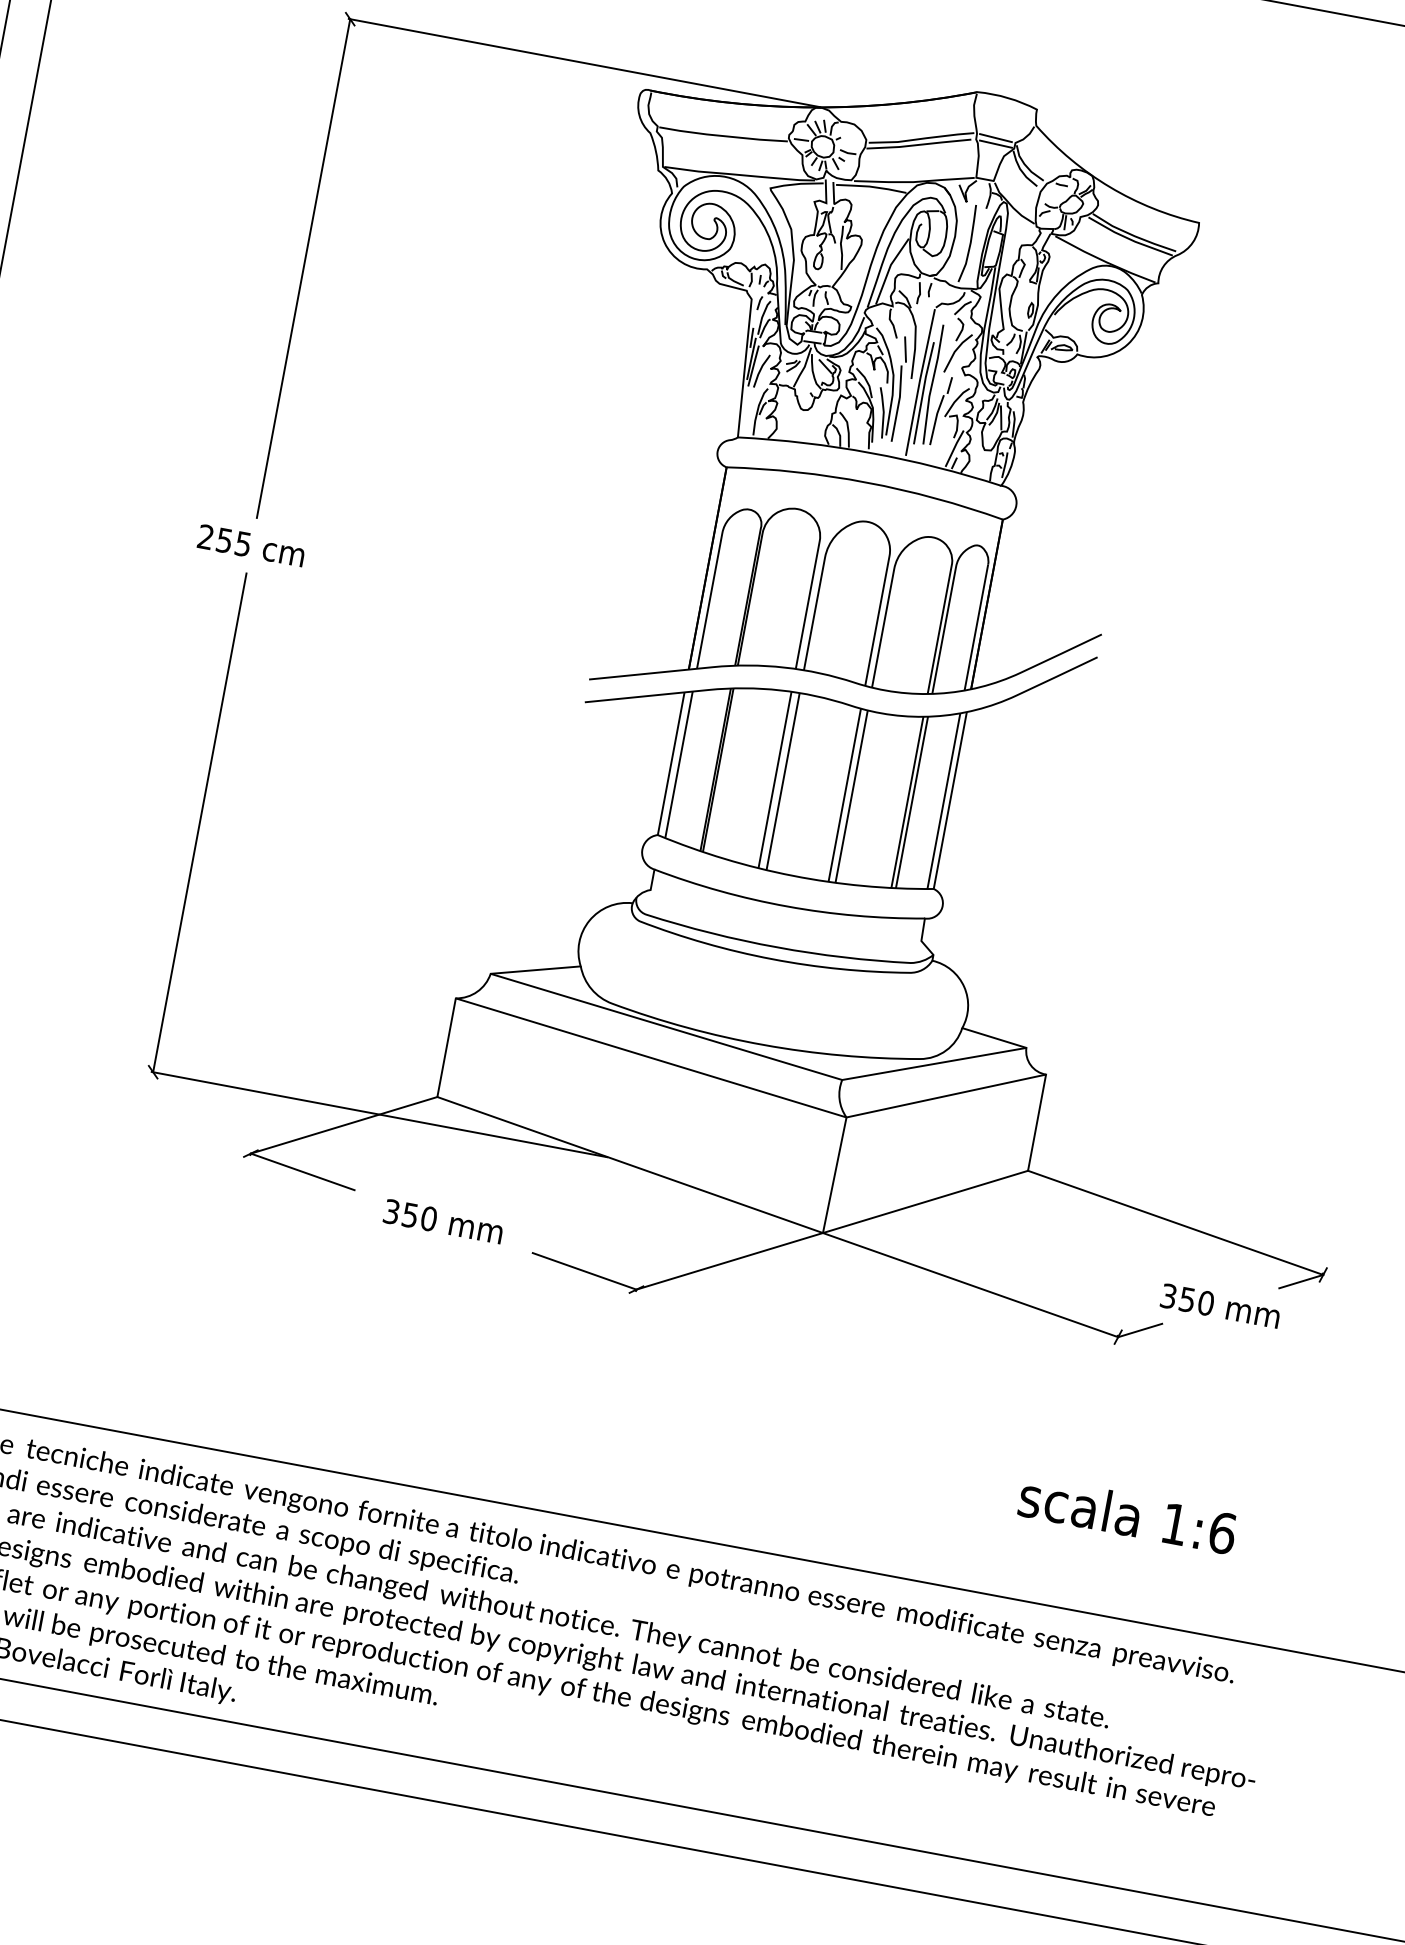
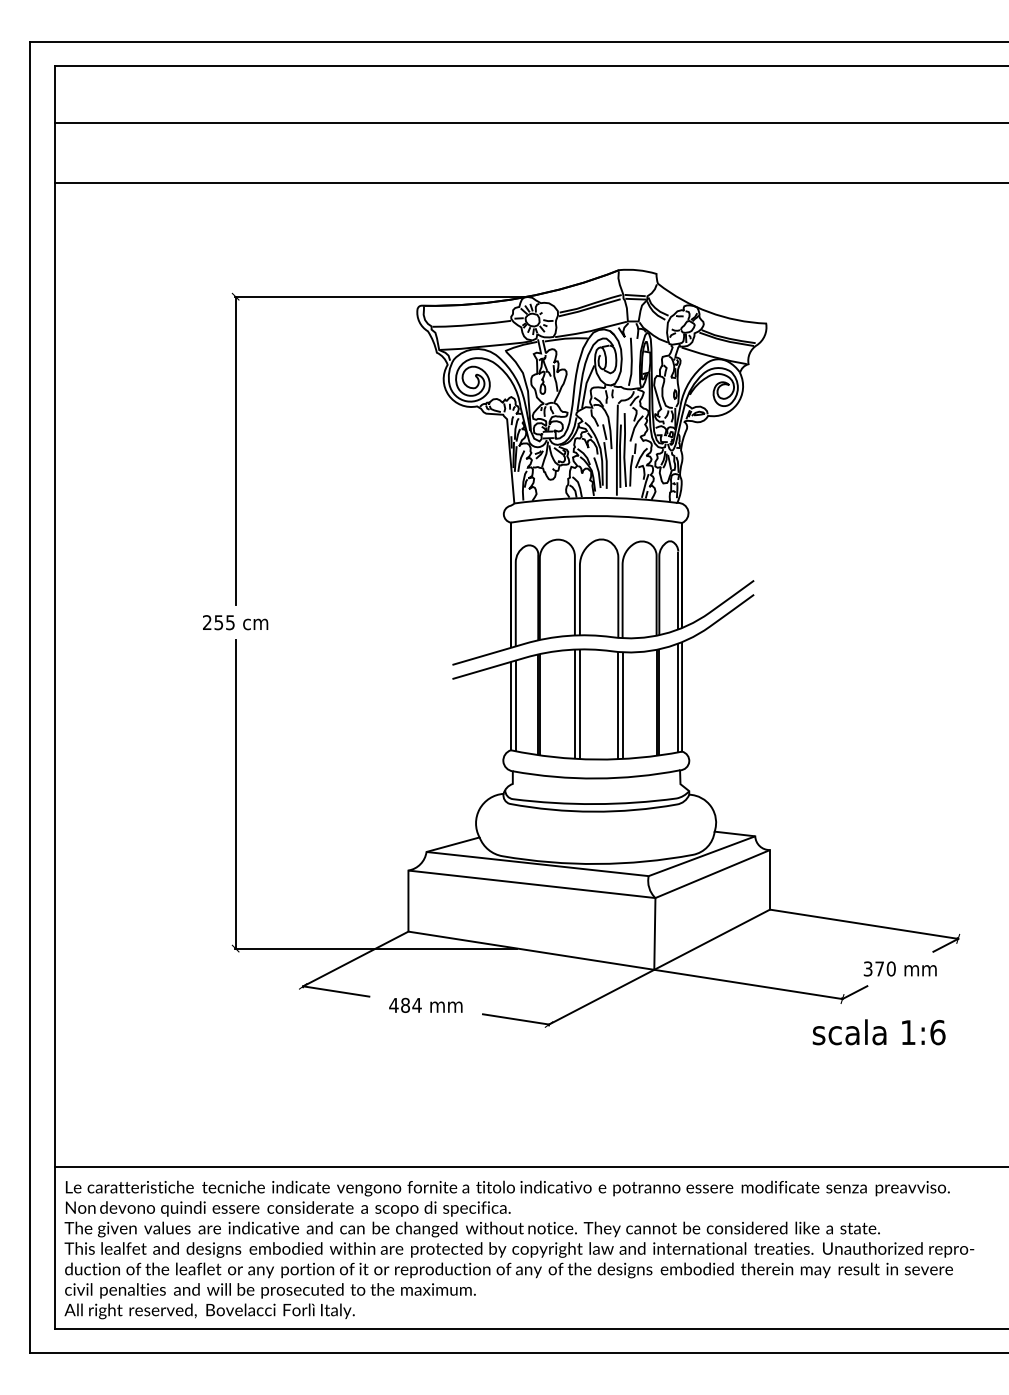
text: (410, 1213) -> (405, 1004), 350 -> 484
text: (1187, 1298) -> (879, 968), 350 -> 370
text: (1126, 1515) -> (878, 1032), moved

